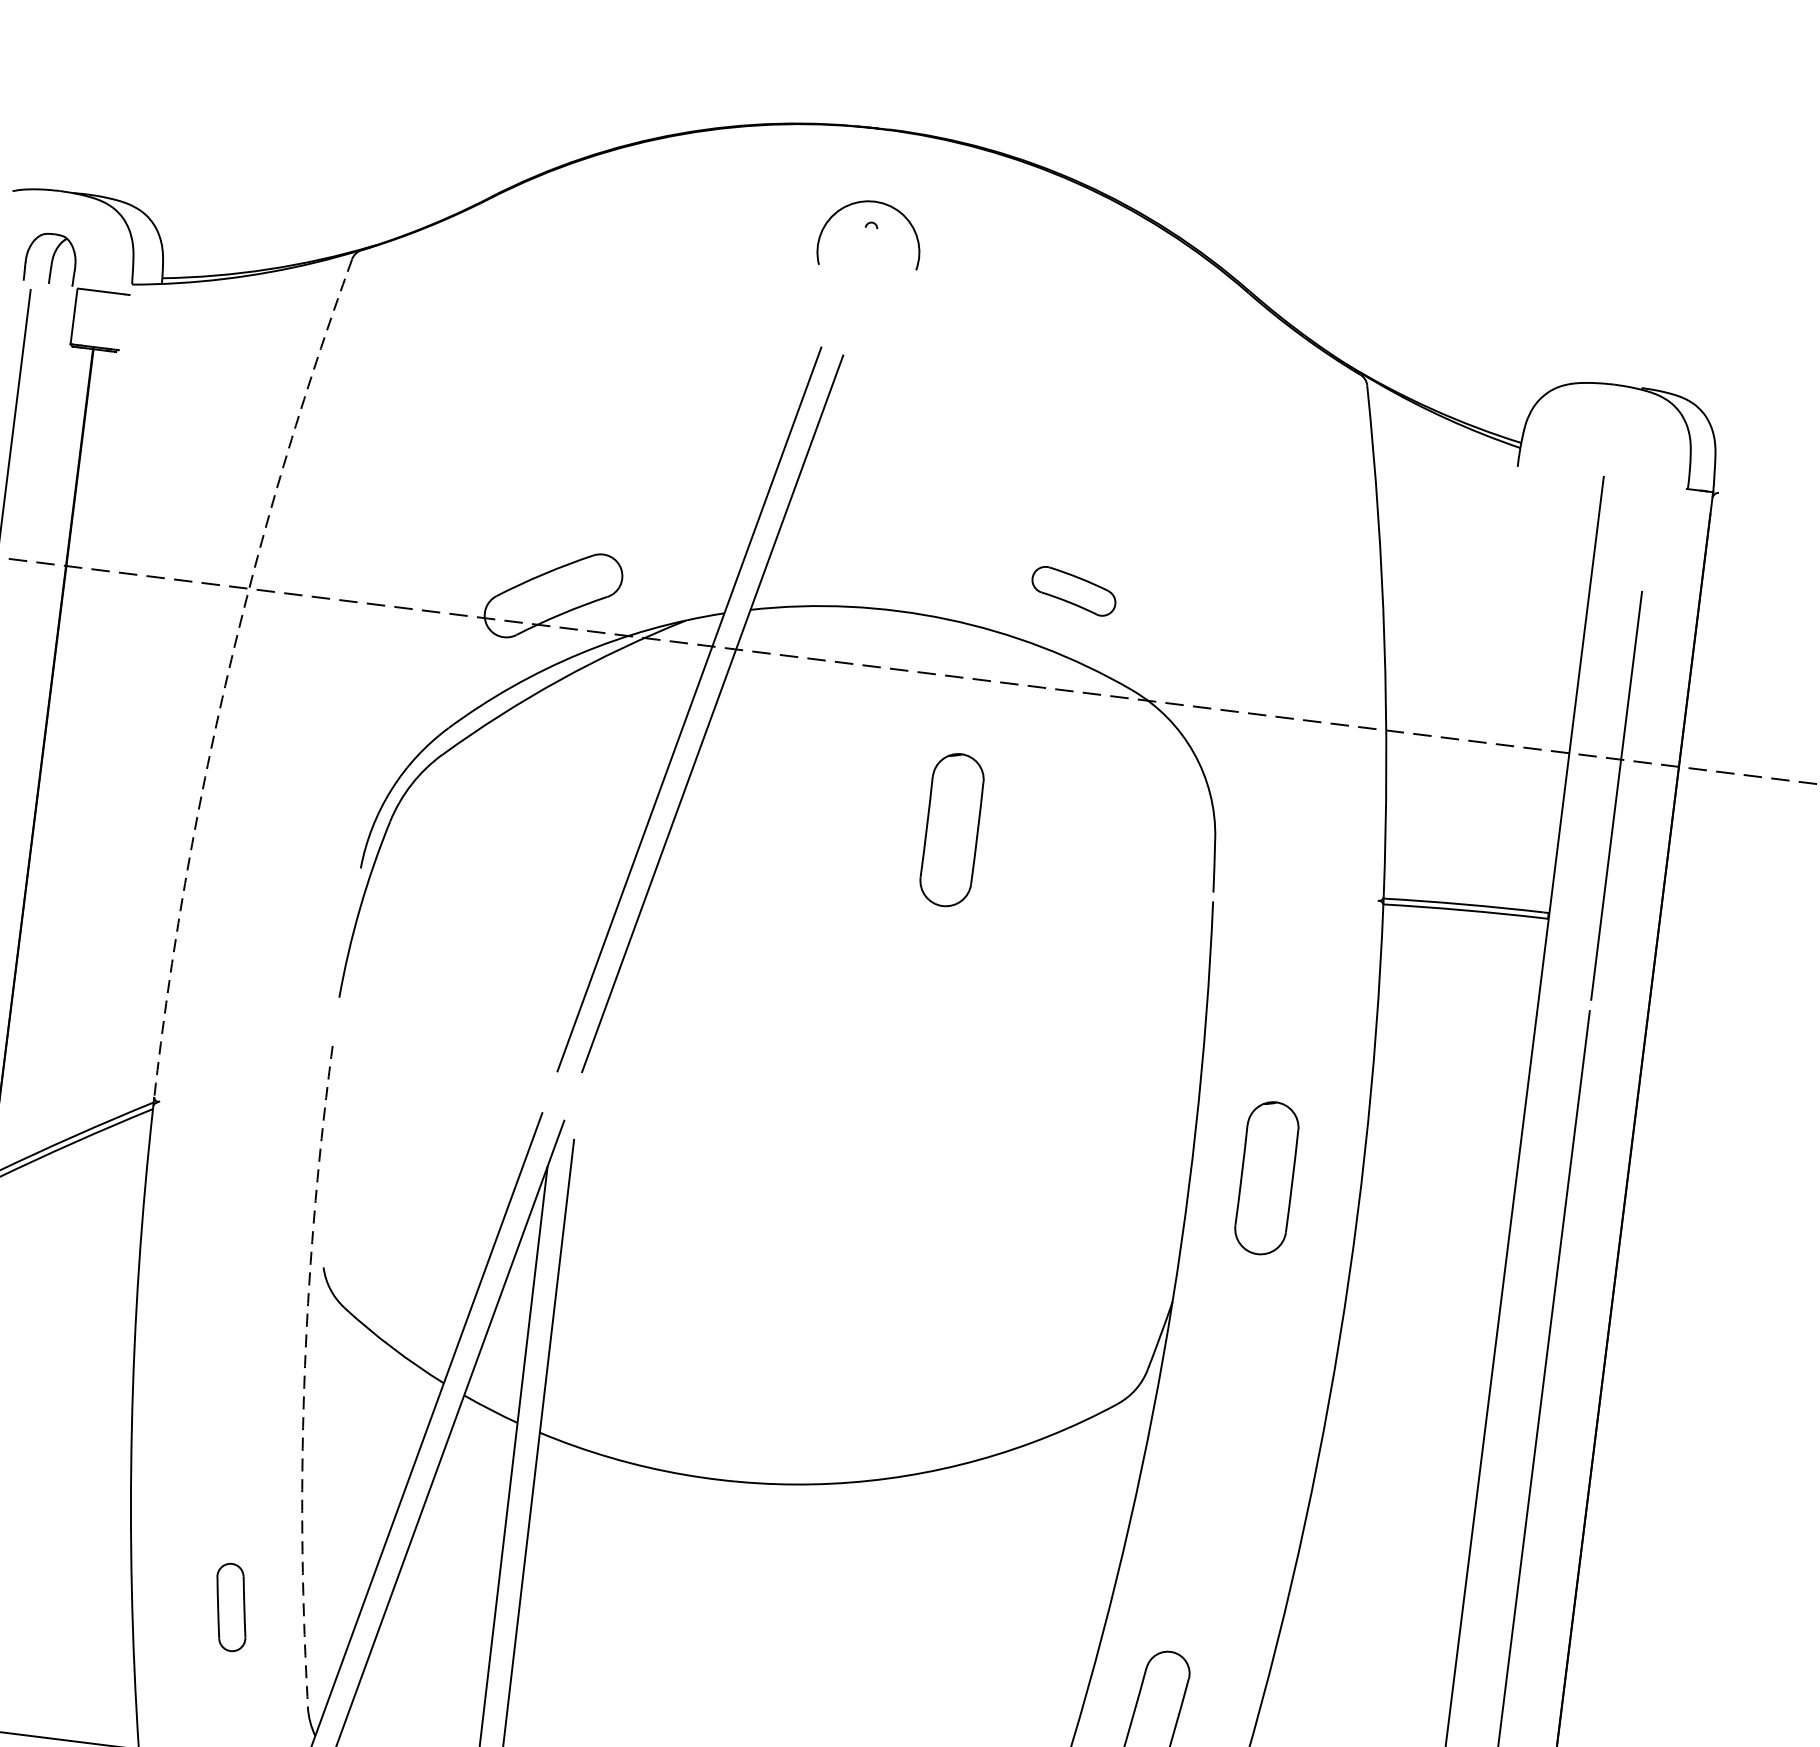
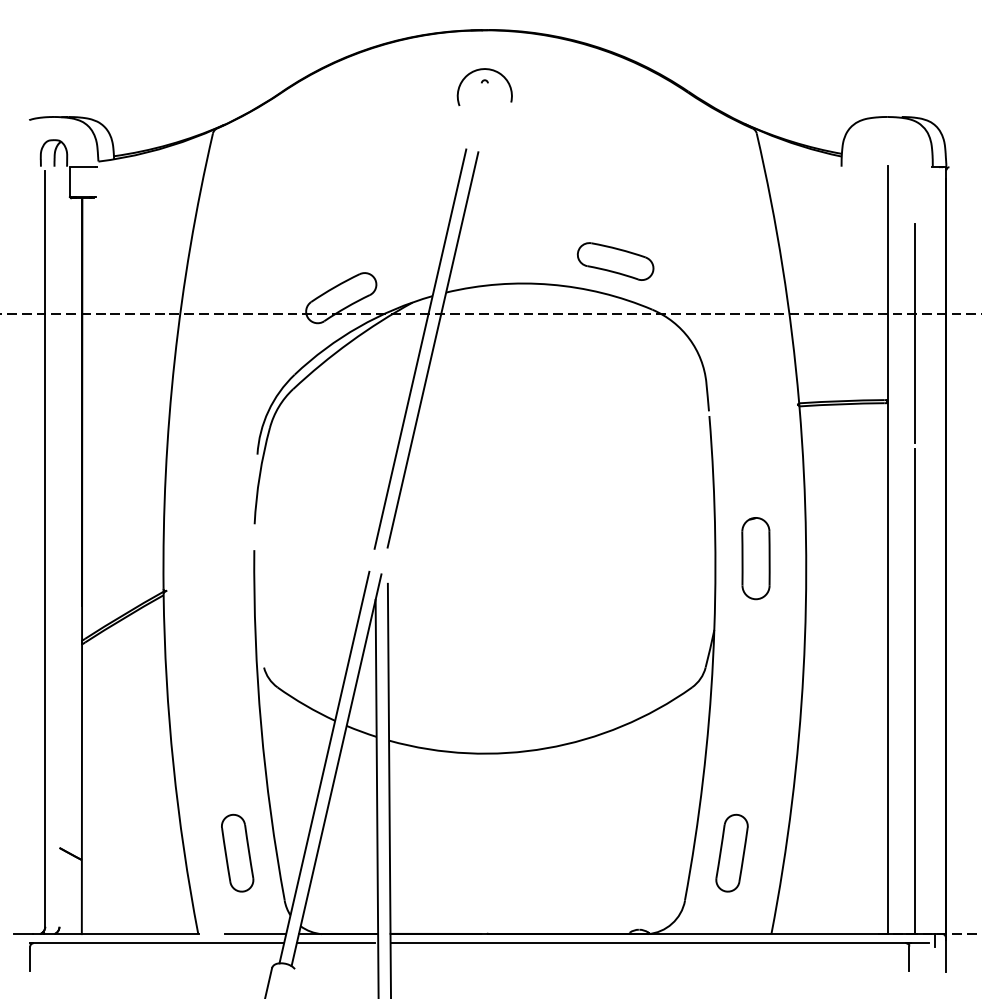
part: (1073, 591) -> (615, 261), size x1.67
arc: (228, 671) -> (174, 359), dashed -> solid
part: (951, 829) -> (566, 395), removed
arc: (305, 1376) -> (261, 726), dashed -> solid
part: (231, 1606) -> (237, 852), size x1.67

